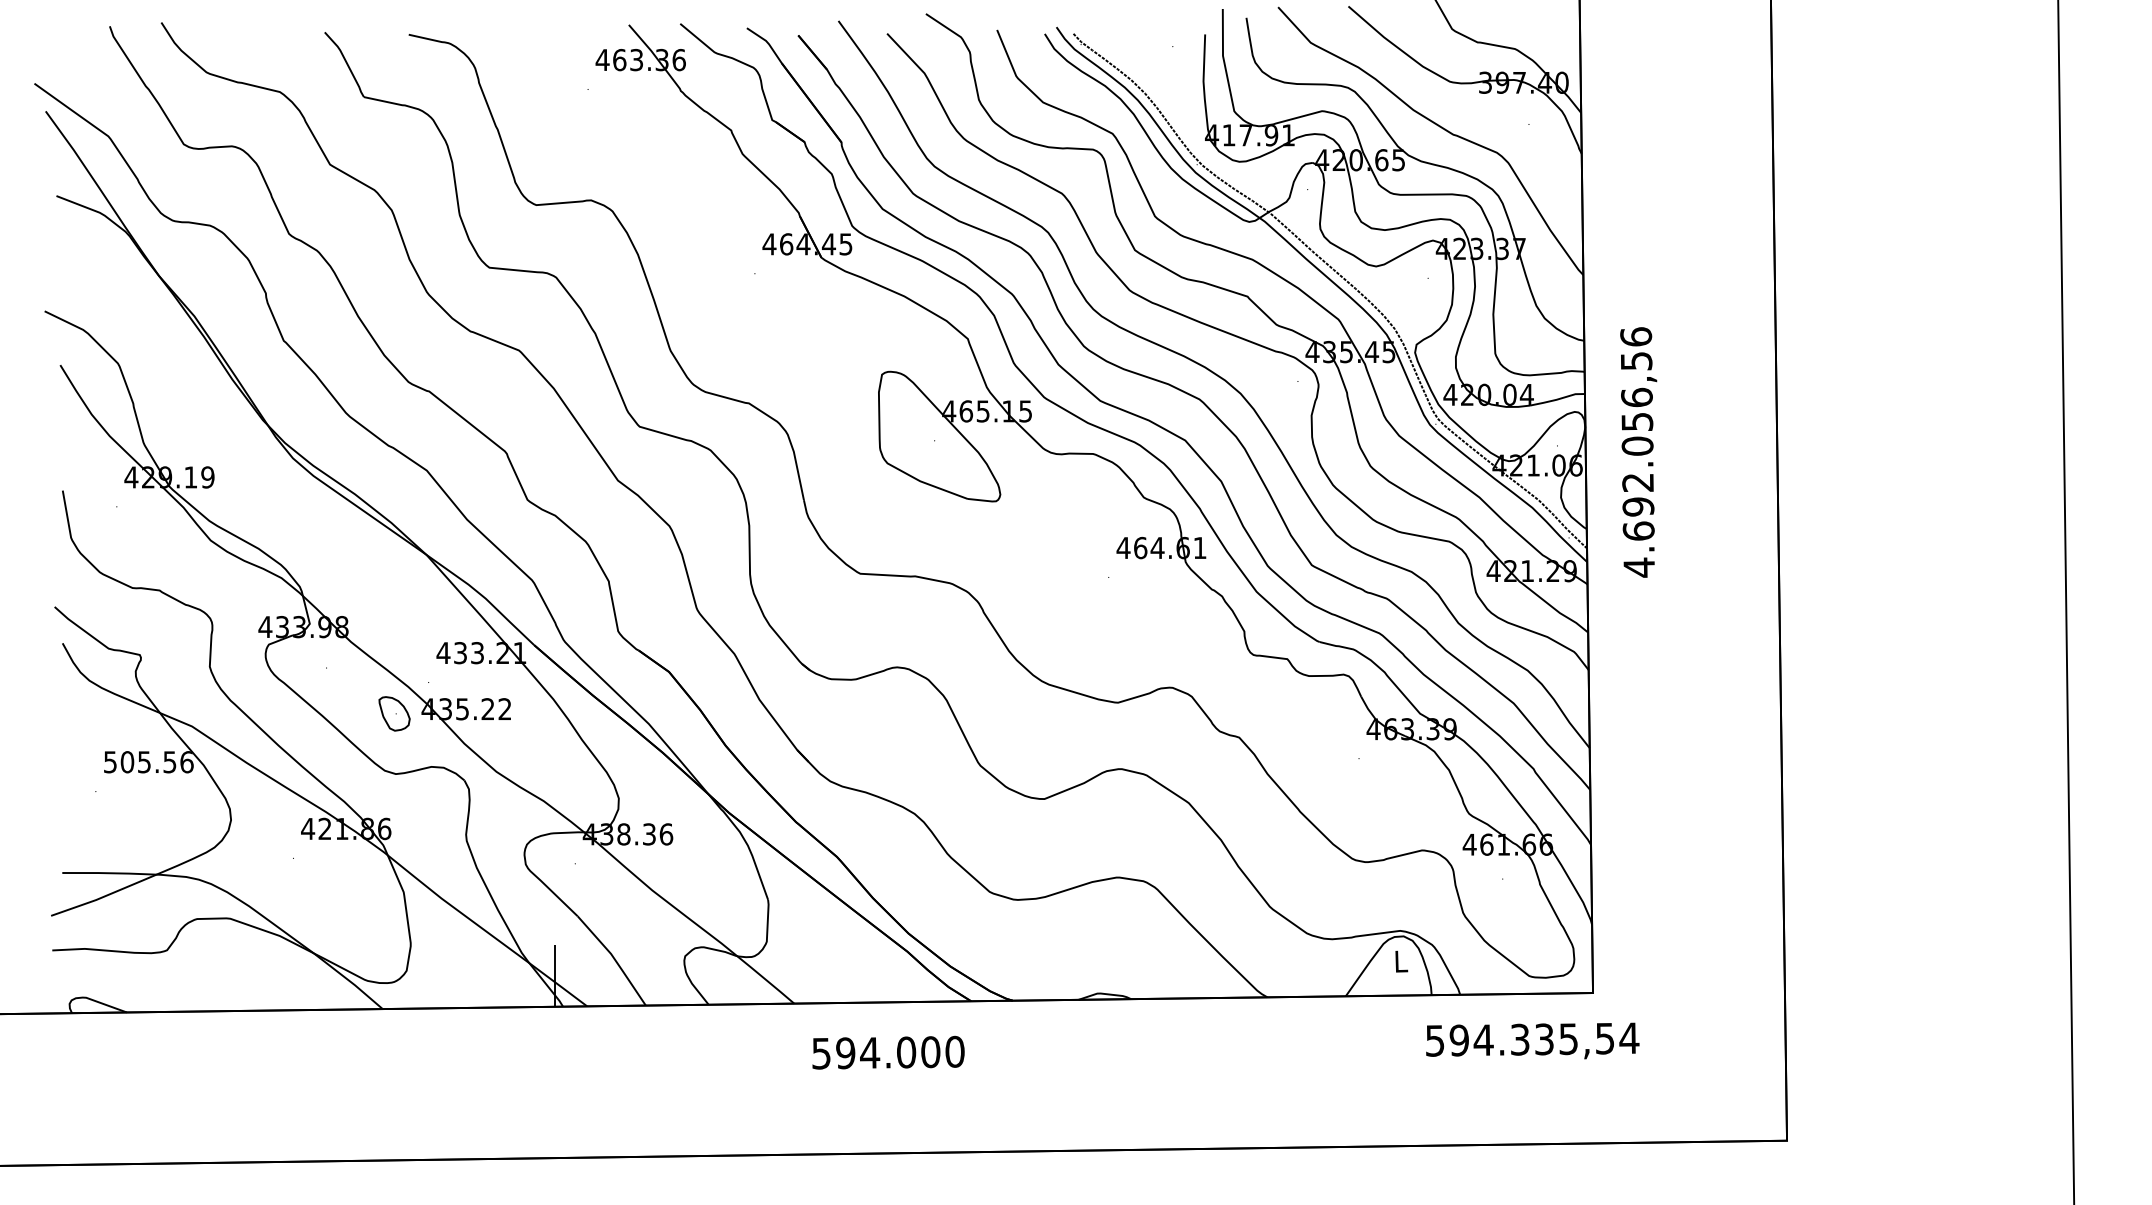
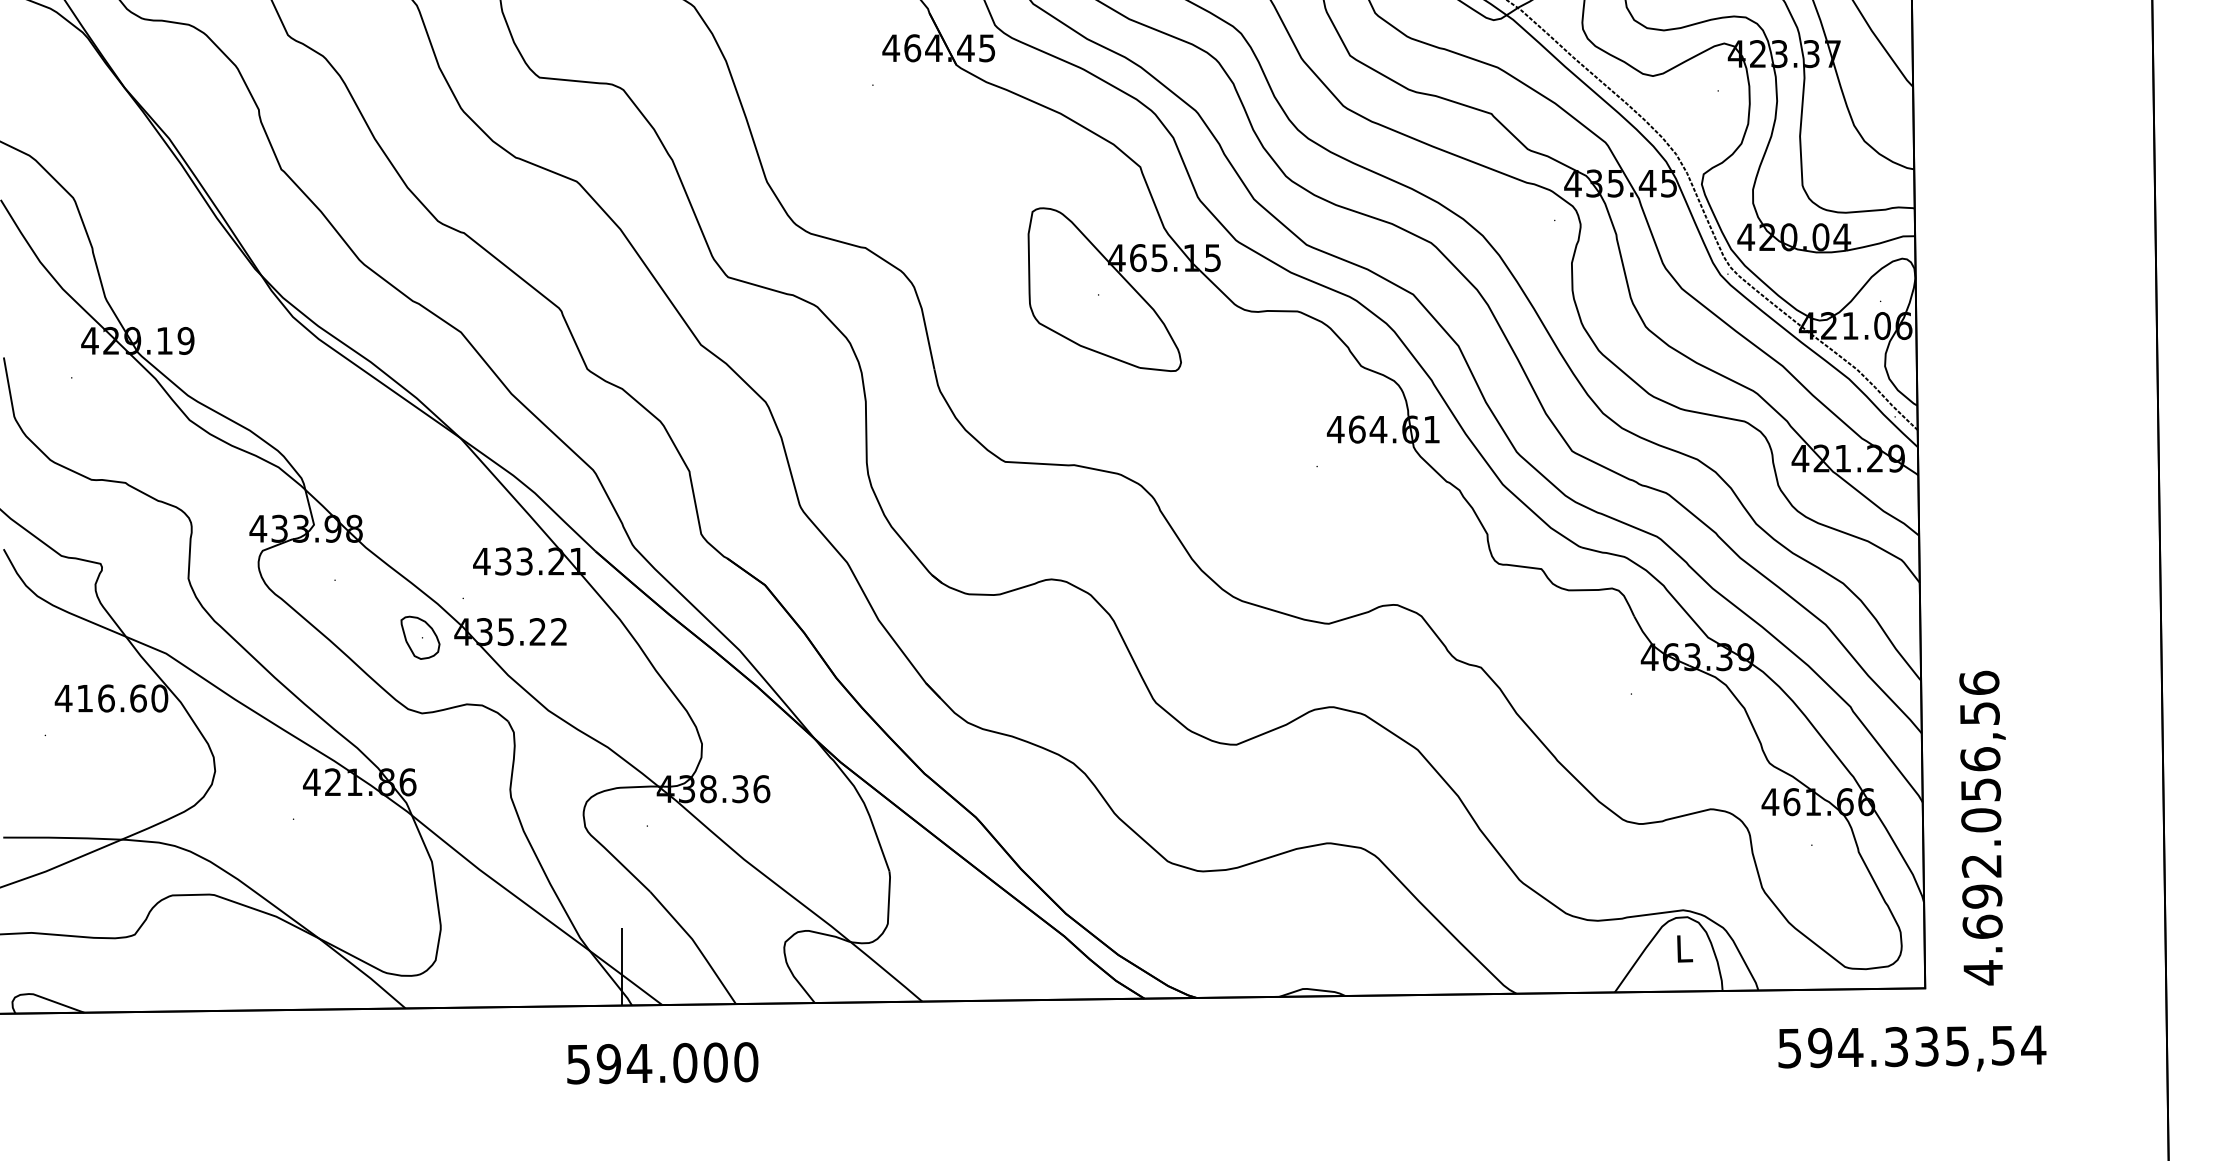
text: (1638, 452) -> (1982, 828), moved
text: (148, 762) -> (111, 698), 505.56 -> 416.60
text: (1532, 1040) -> (1912, 1047), moved
text: (888, 1052) -> (662, 1062), moved

